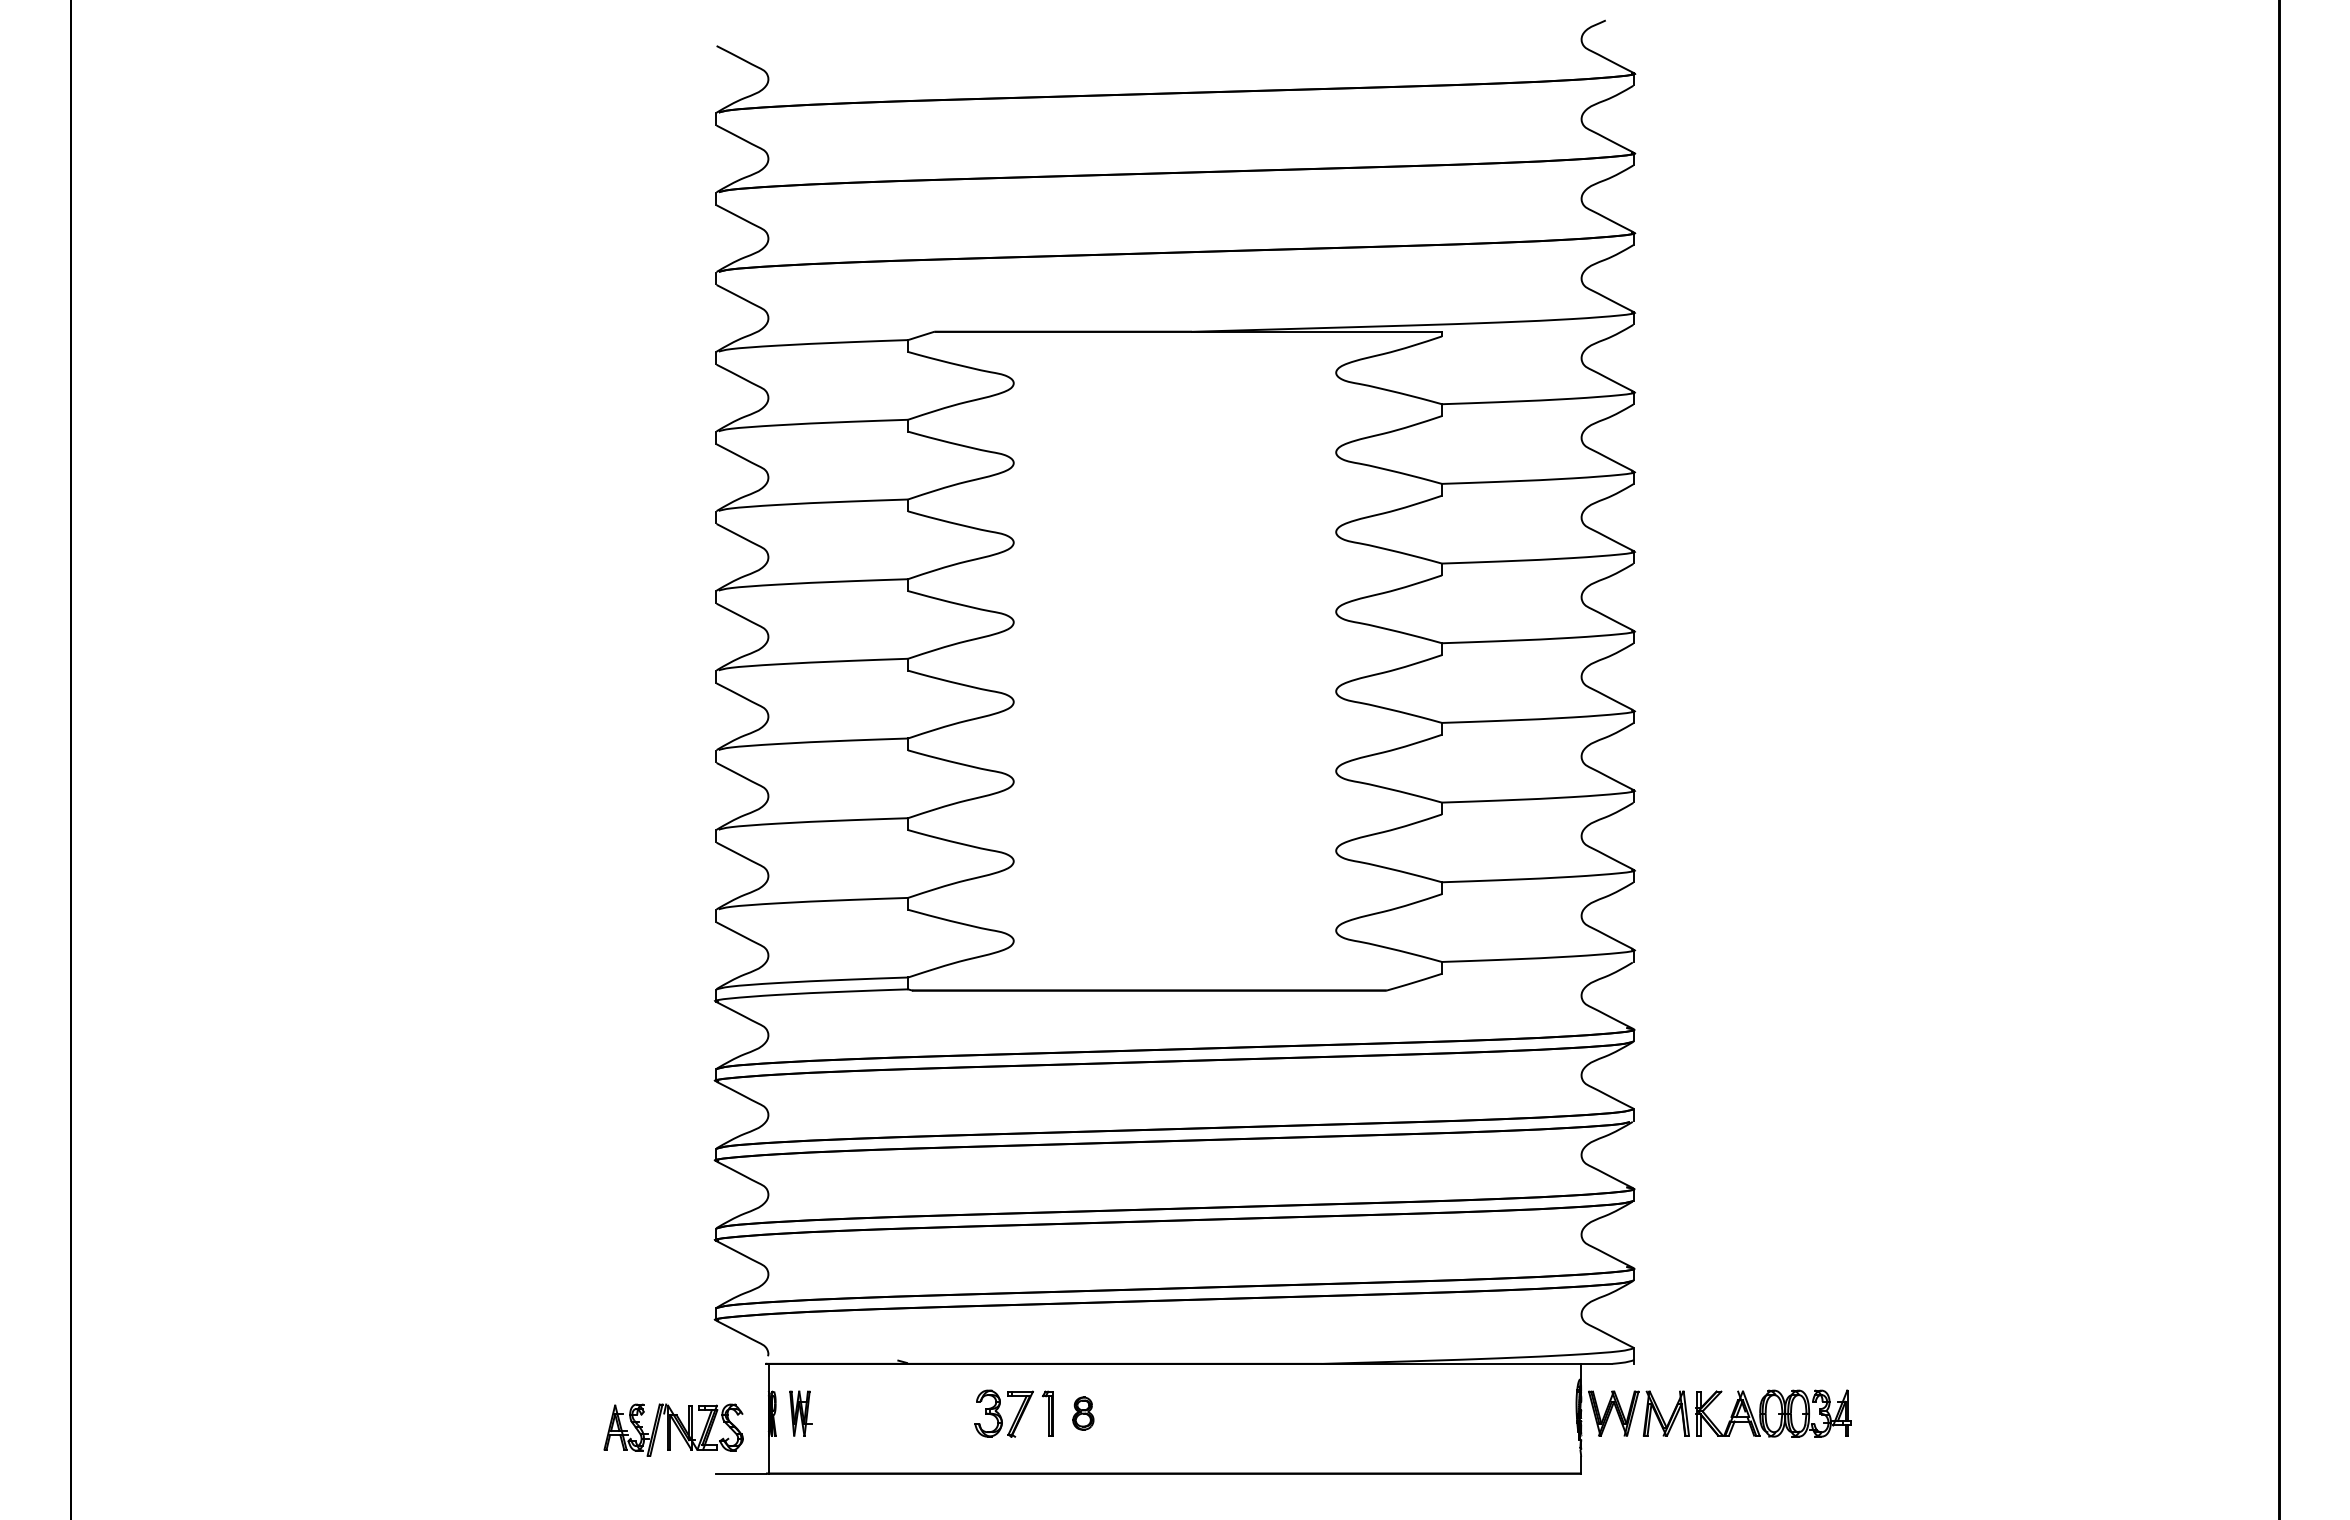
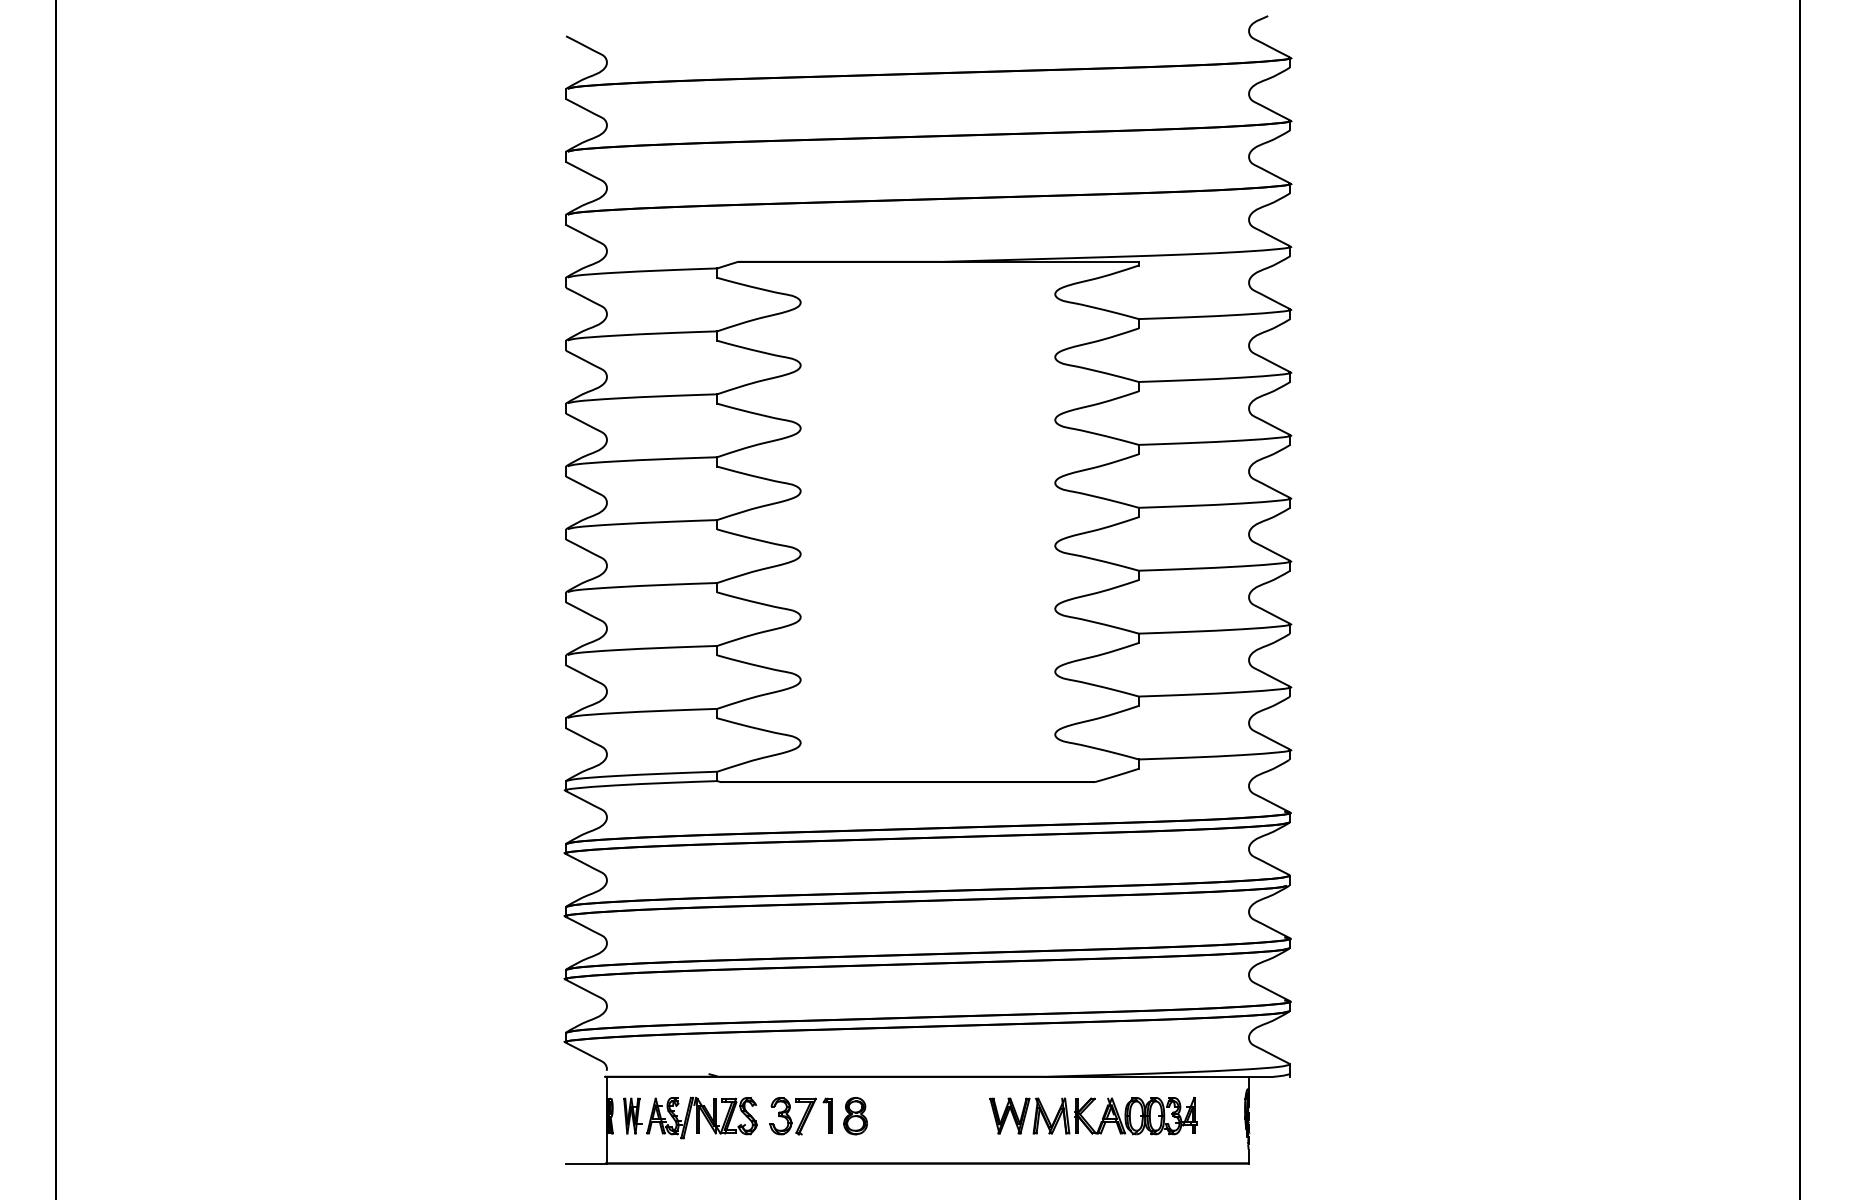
part: (1083, 1413) -> (855, 1116), size x1.43
part: (1711, 1420) -> (1087, 1121), moved
part: (673, 1429) -> (701, 1117), moved

